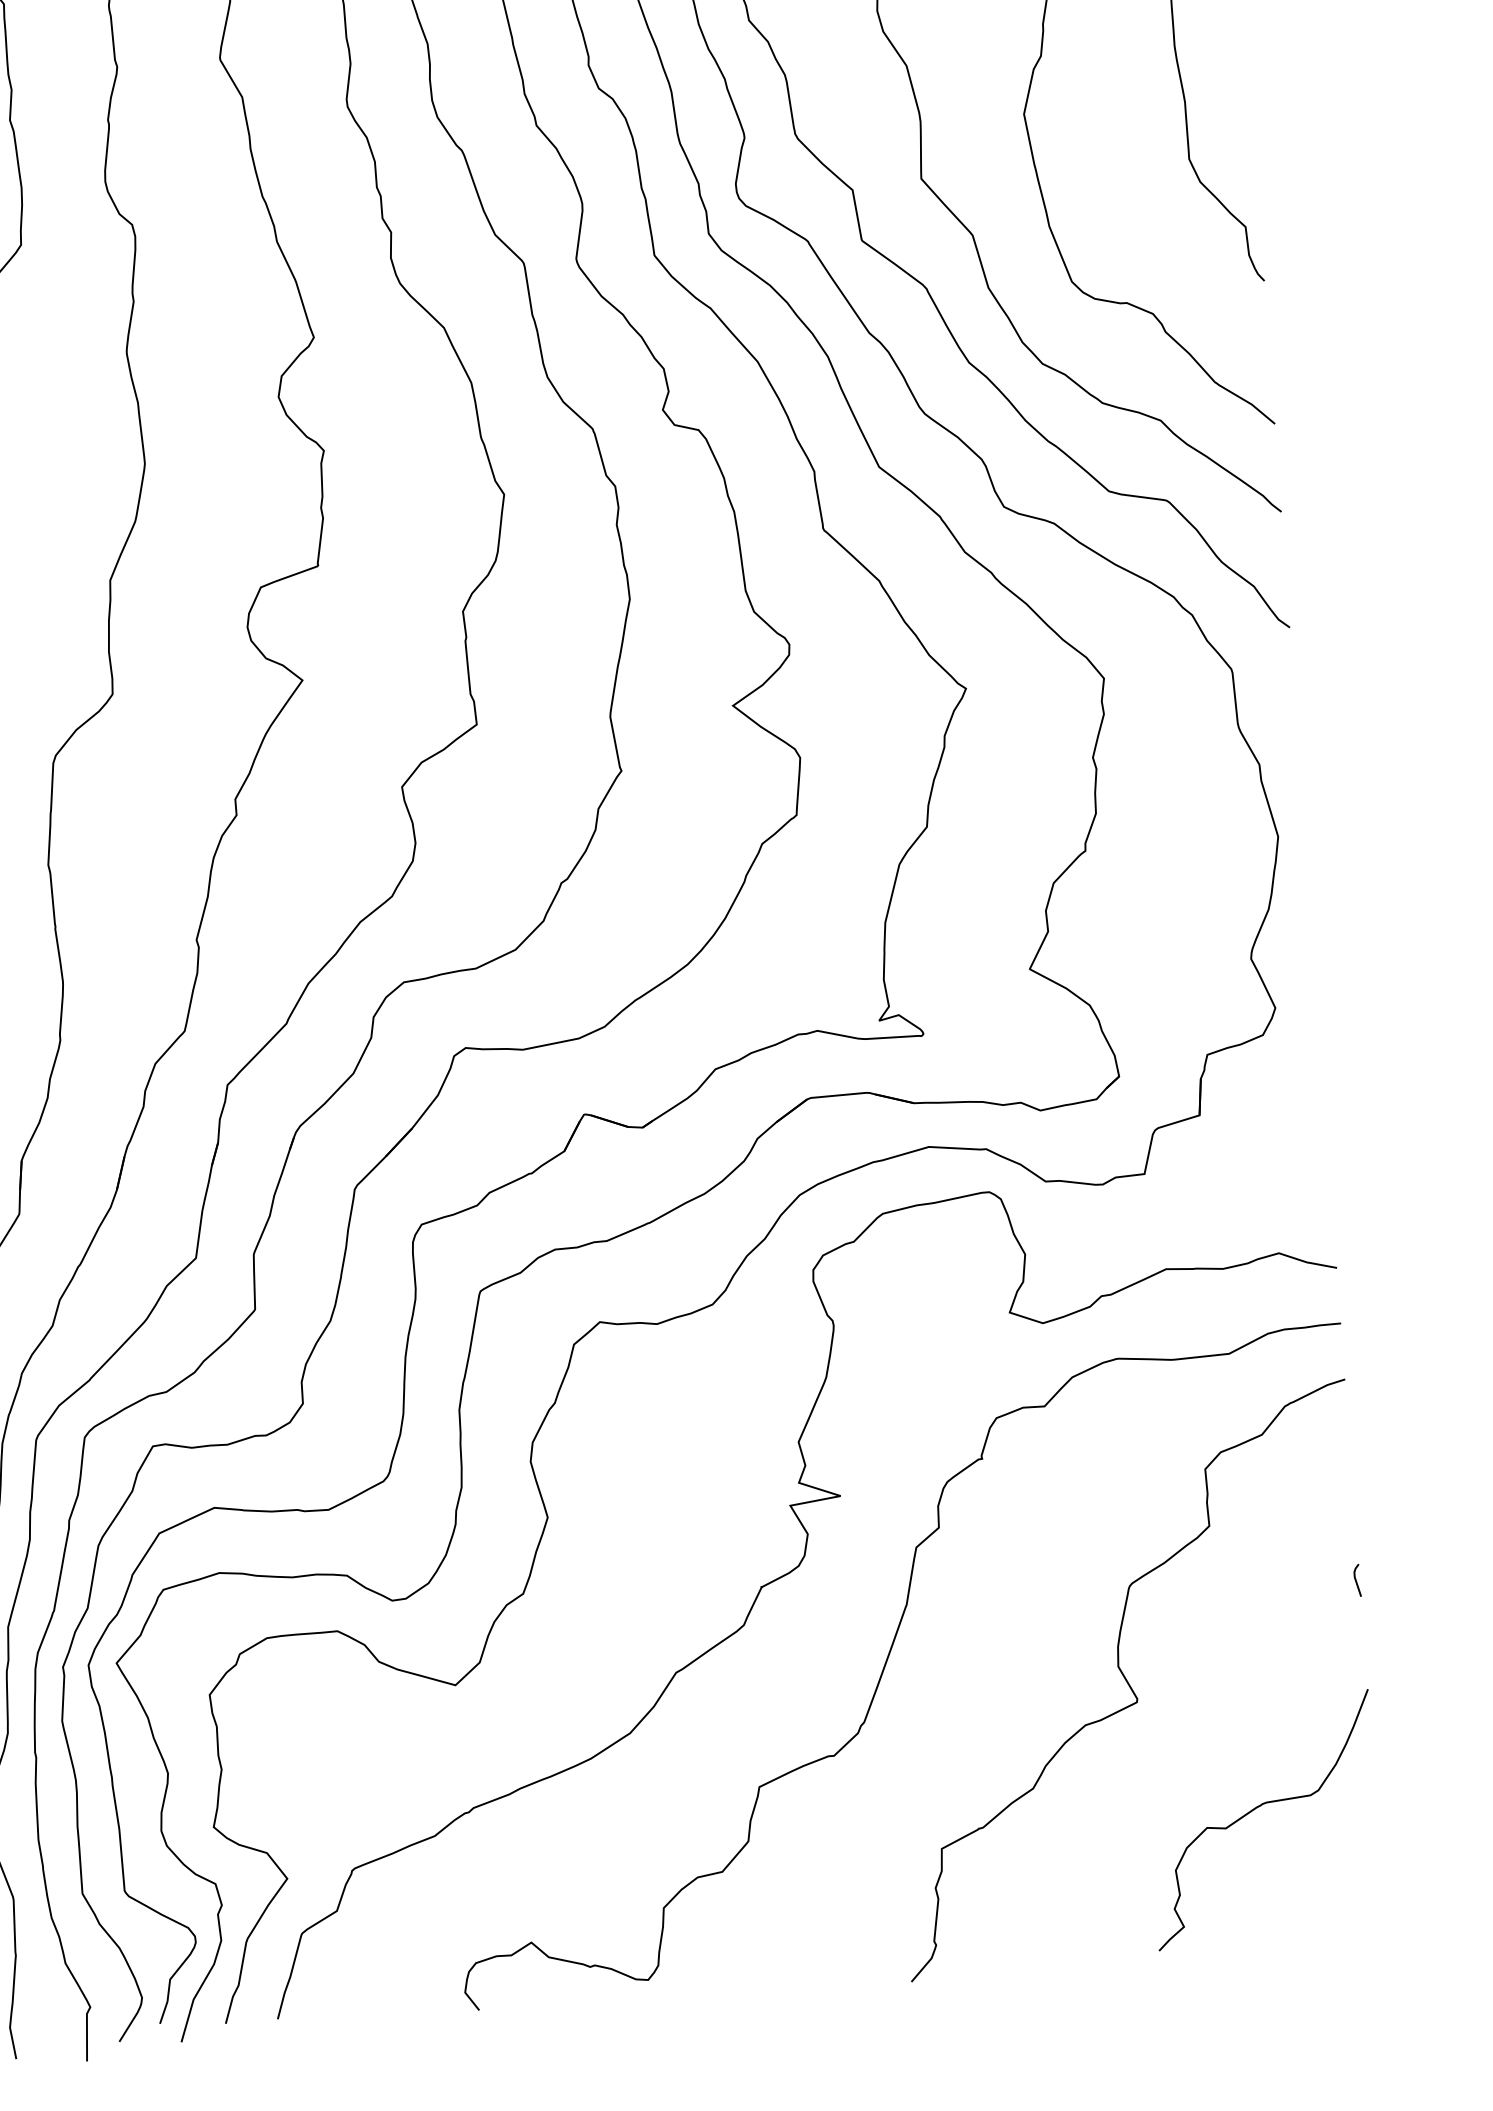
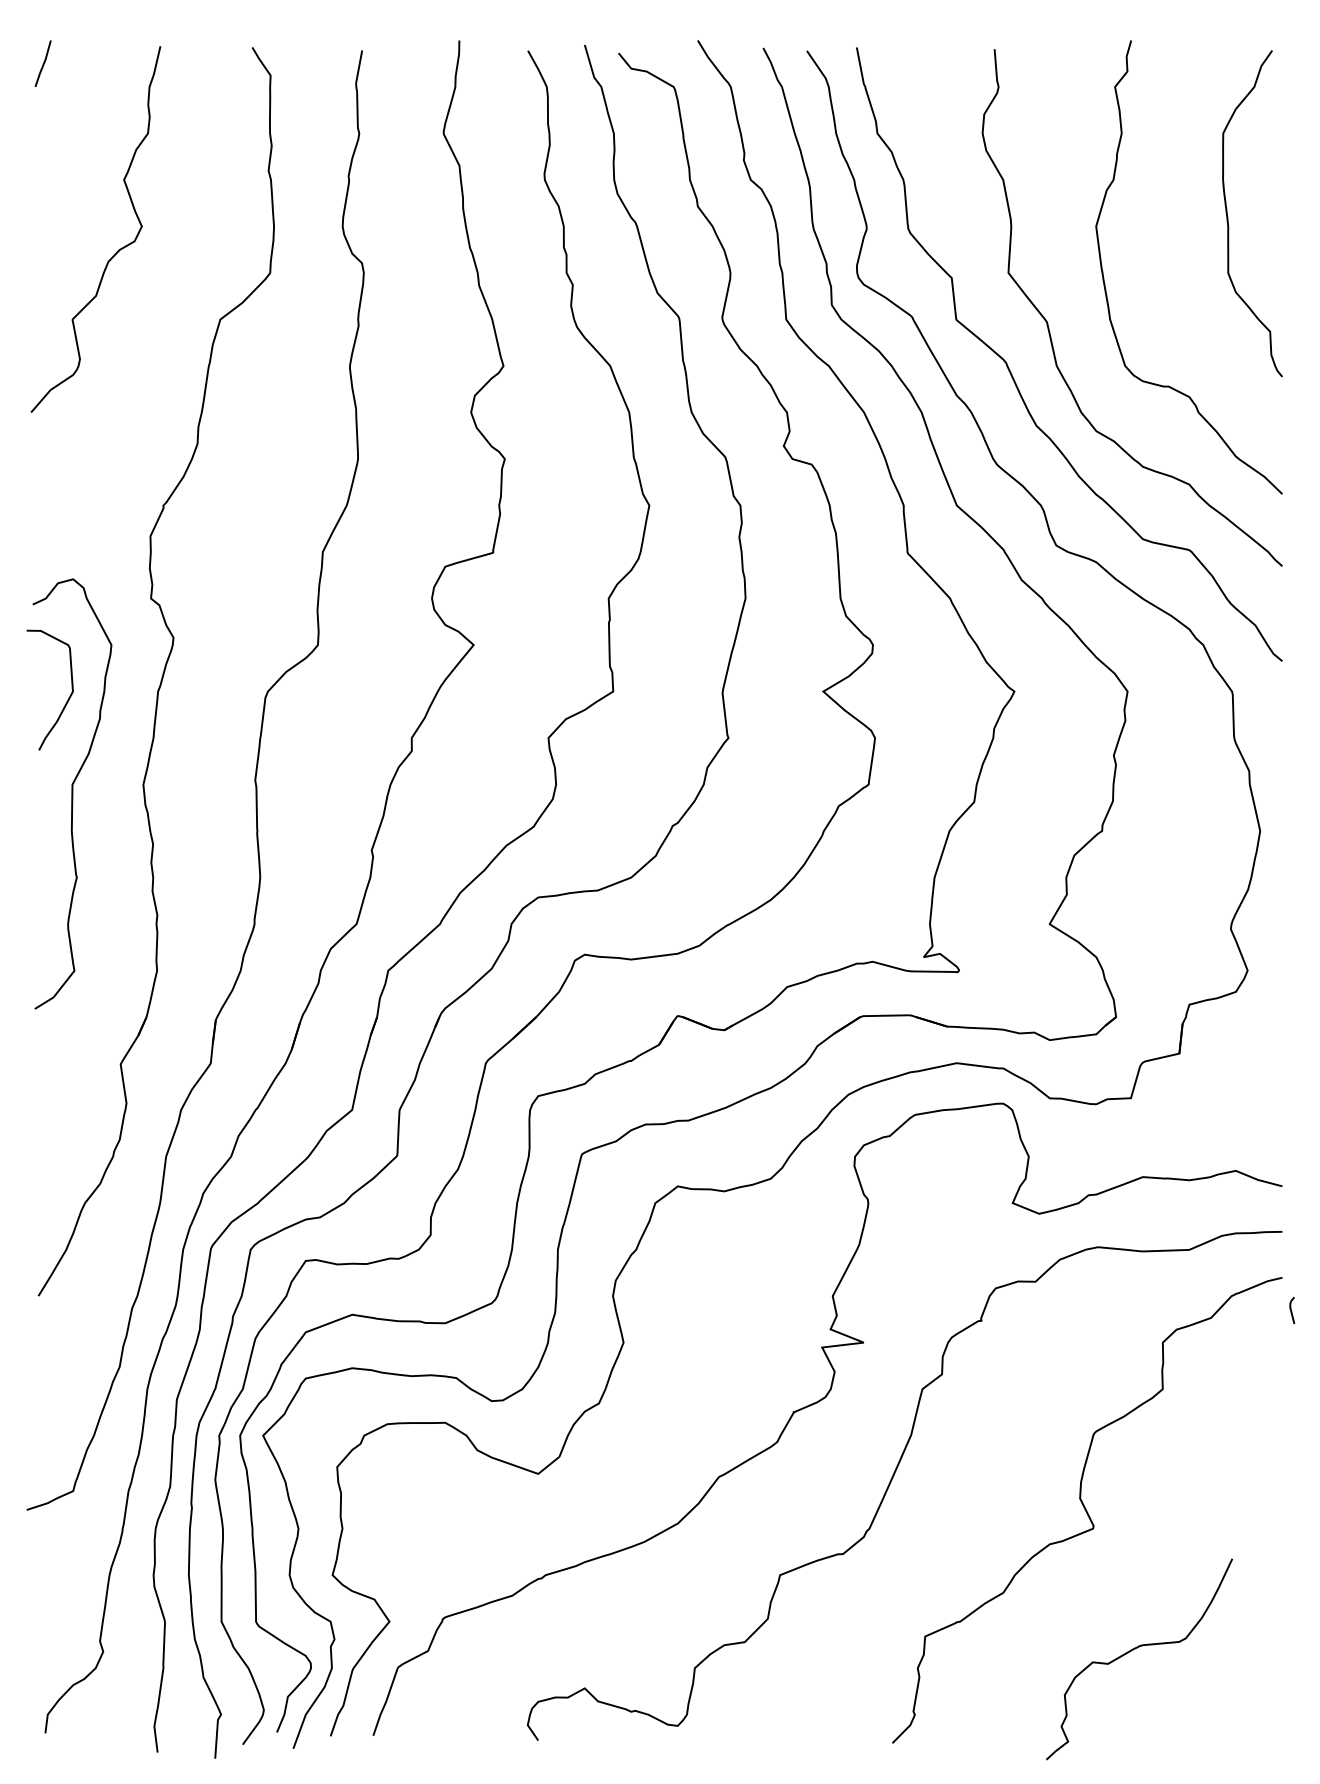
line: (1356, 1580) -> (1291, 1310), moved
curve: (1257, 1808) -> (1135, 1649), moved

